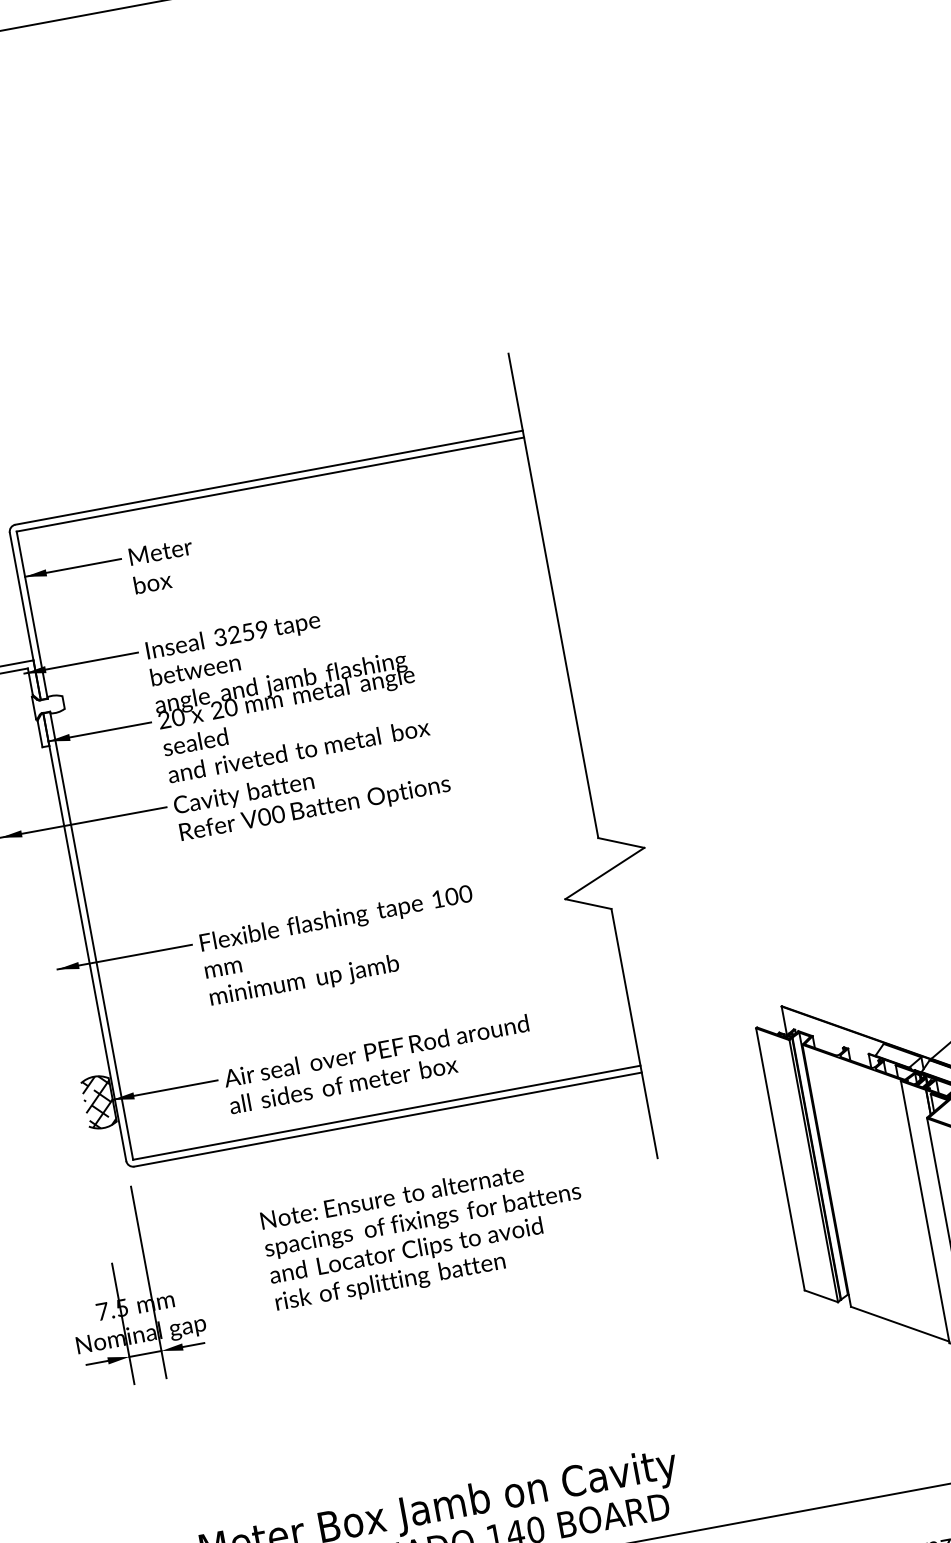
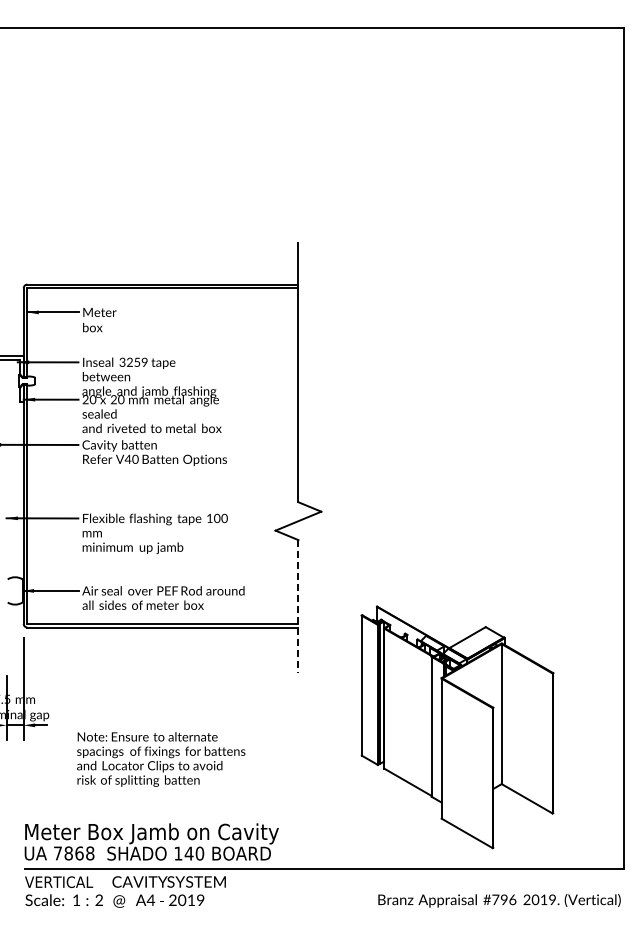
text: (263, 815) -> (127, 458), V00 -> V40
line: (634, 1033) -> (298, 606), solid -> dashed
hatch: (97, 1101) -> (14, 590), removed
text: (425, 1234) -> (161, 759), moved

